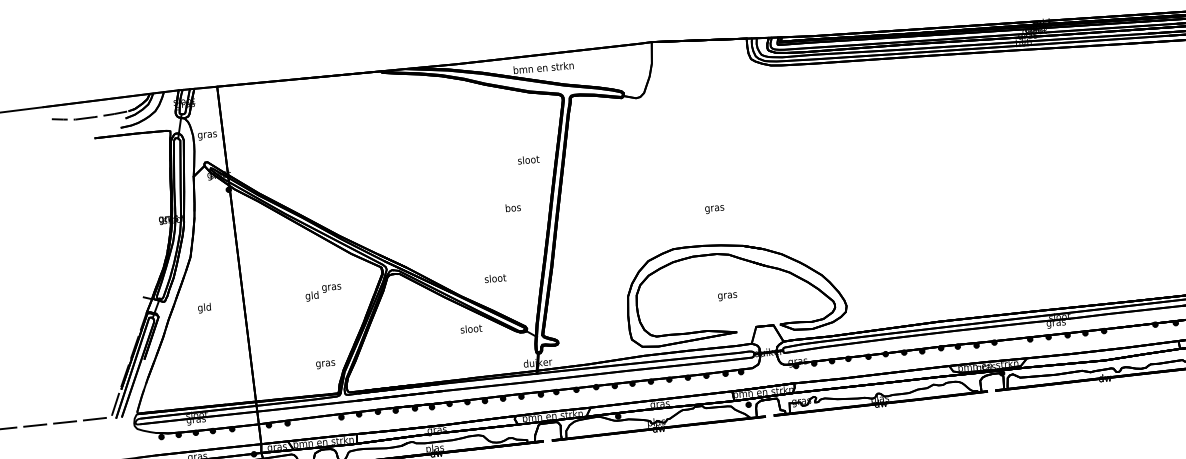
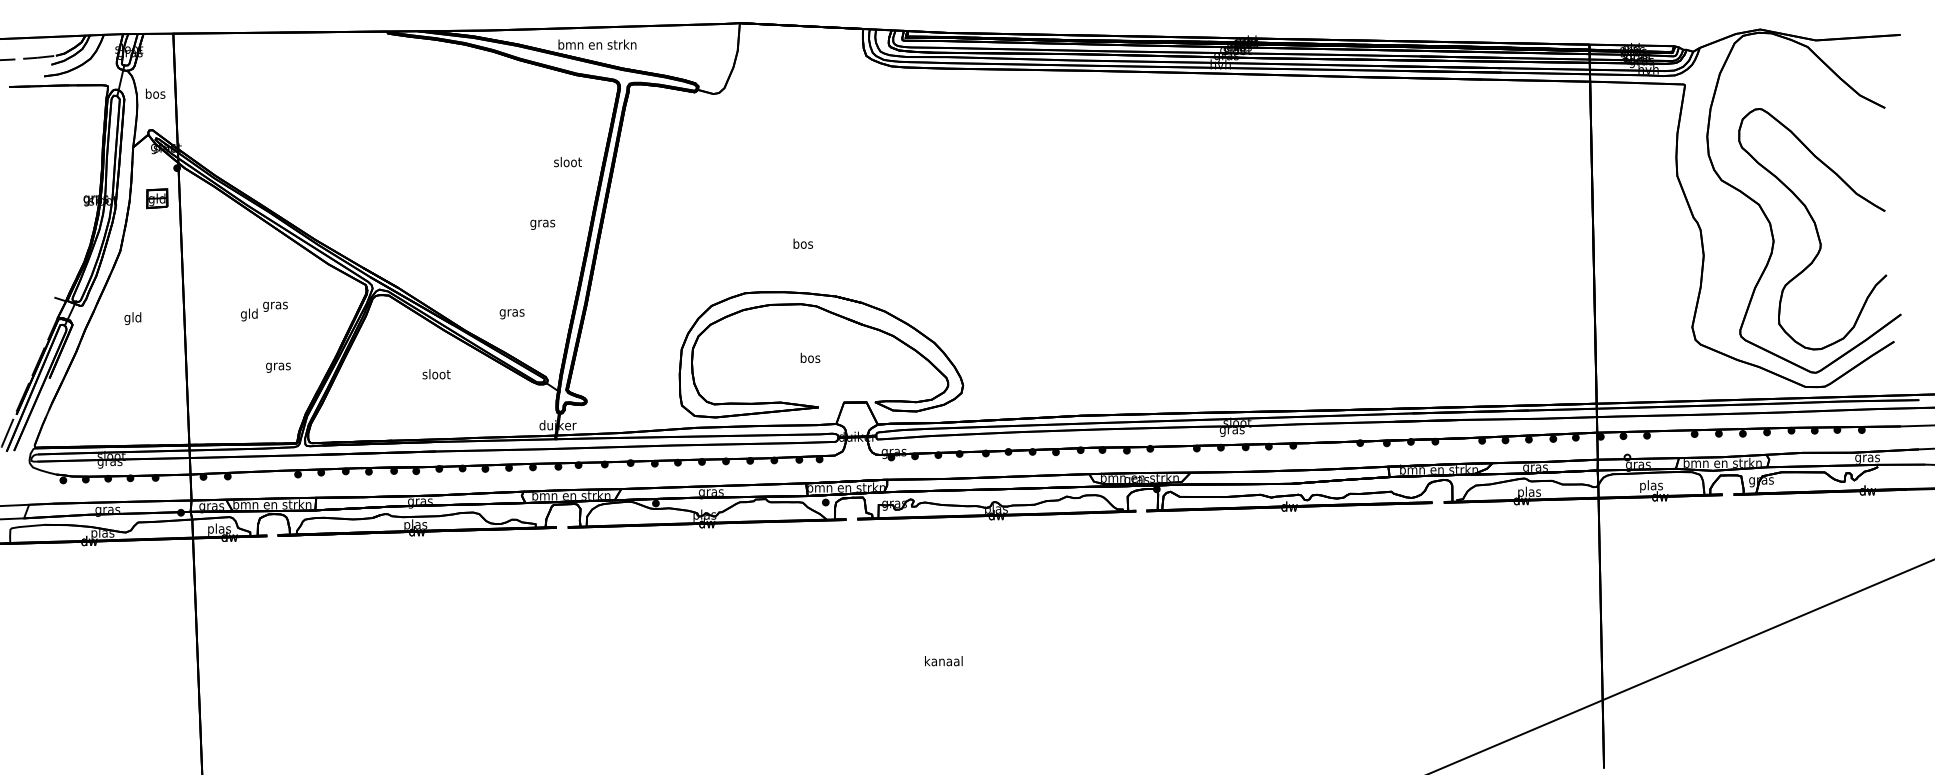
text: (207, 134) -> (155, 94), gras -> bos
text: (513, 208) -> (542, 223), bos -> gras
text: (714, 208) -> (802, 244), gras -> bos
part: (215, 214) -> (157, 198), added
text: (495, 279) -> (512, 312), sloot -> gras
text: (323, 292) -> (264, 311), moved
text: (727, 295) -> (810, 358), gras -> bos
text: (471, 329) -> (436, 374), moved
text: (325, 364) -> (278, 367), moved

